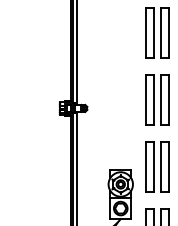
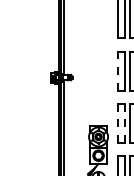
line: (146, 99) -> (118, 70), solid -> dashed
line: (146, 166) -> (118, 122), solid -> dashed
line: (154, 167) -> (124, 123), solid -> dashed

